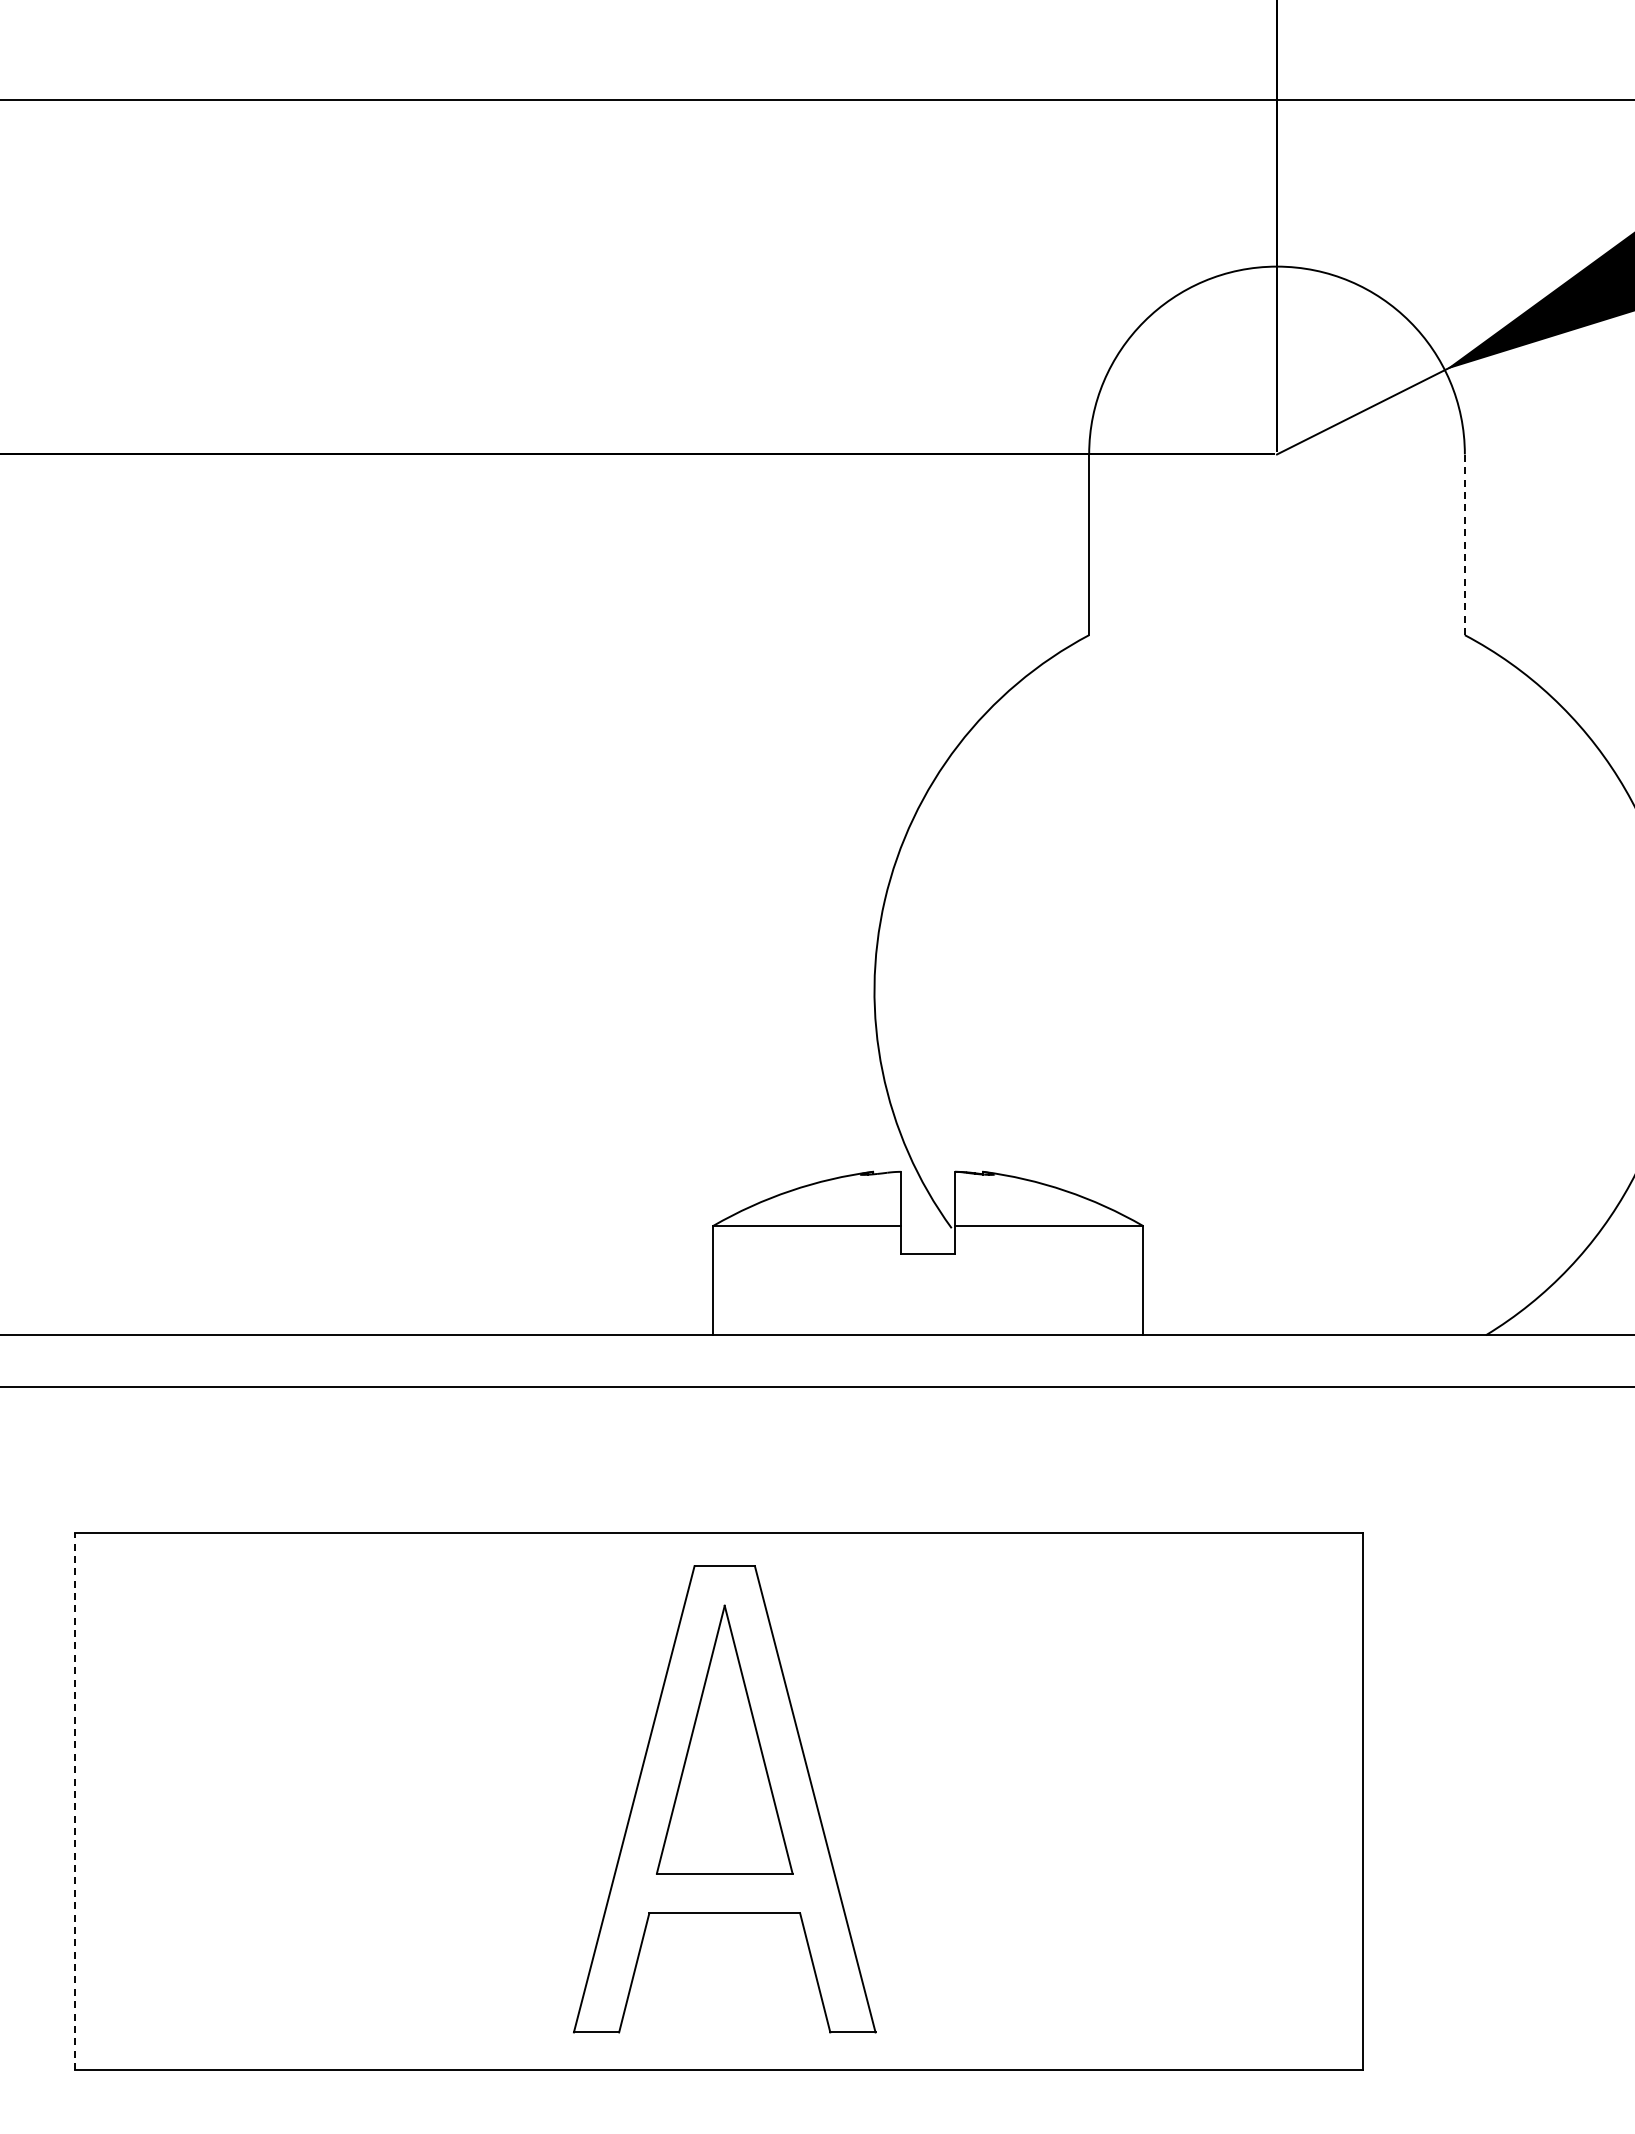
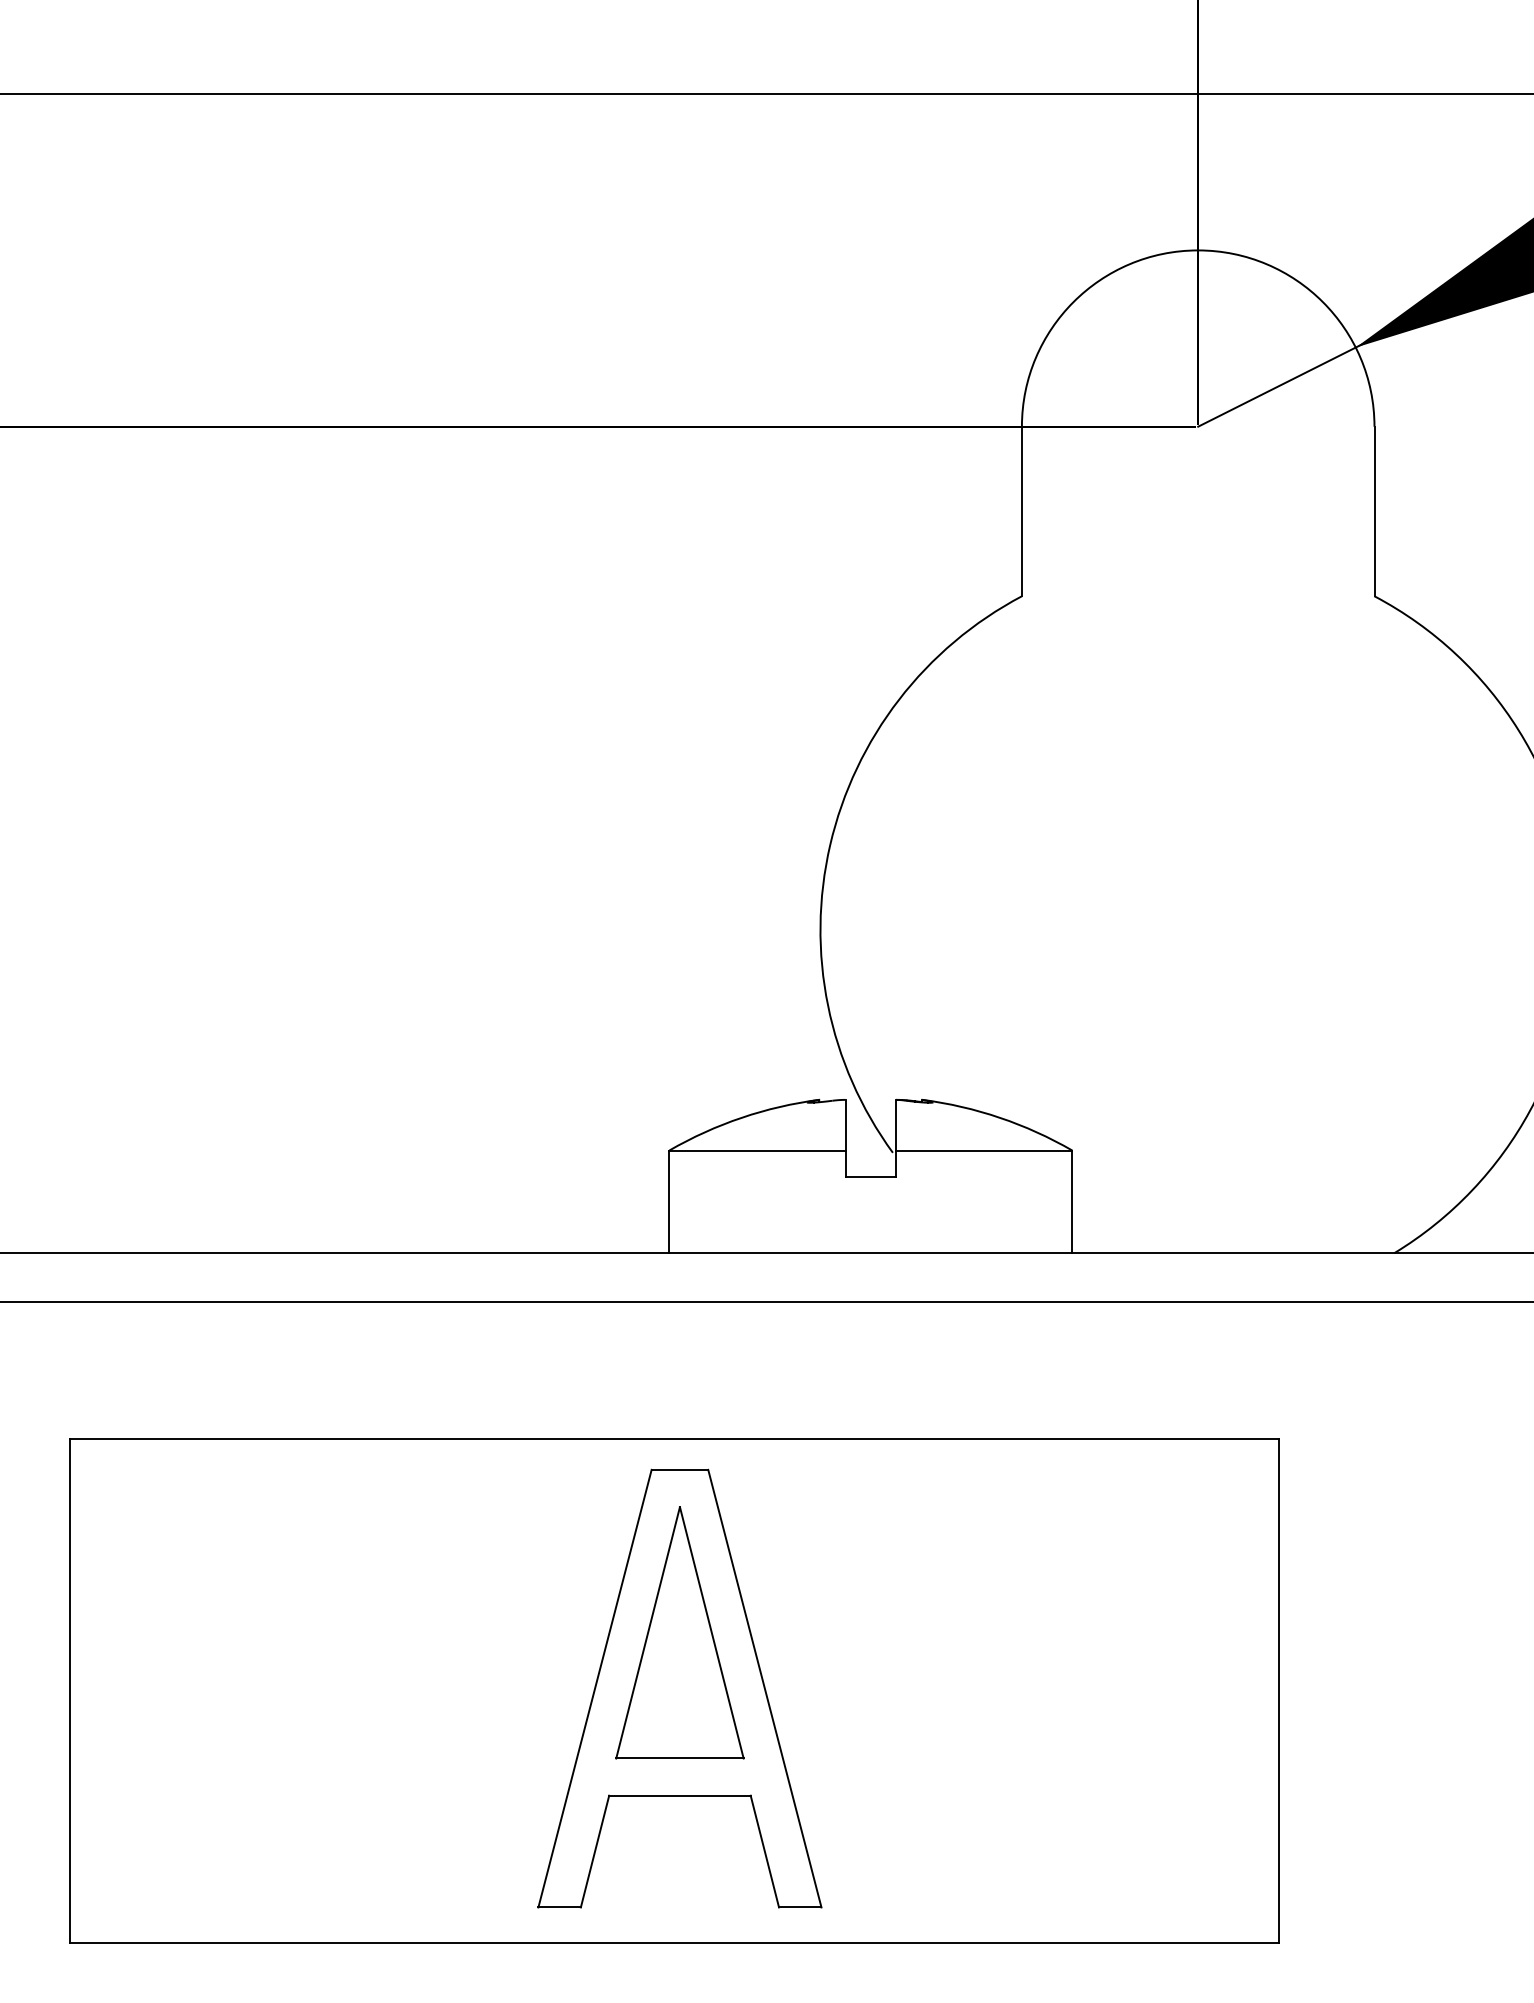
line: (1464, 544) -> (1374, 511), dashed -> solid
line: (74, 1801) -> (69, 1690), dashed -> solid

